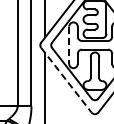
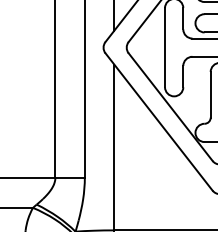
line: (69, 45) -> (165, 48), dashed -> solid
line: (66, 80) -> (159, 122), dashed -> solid

